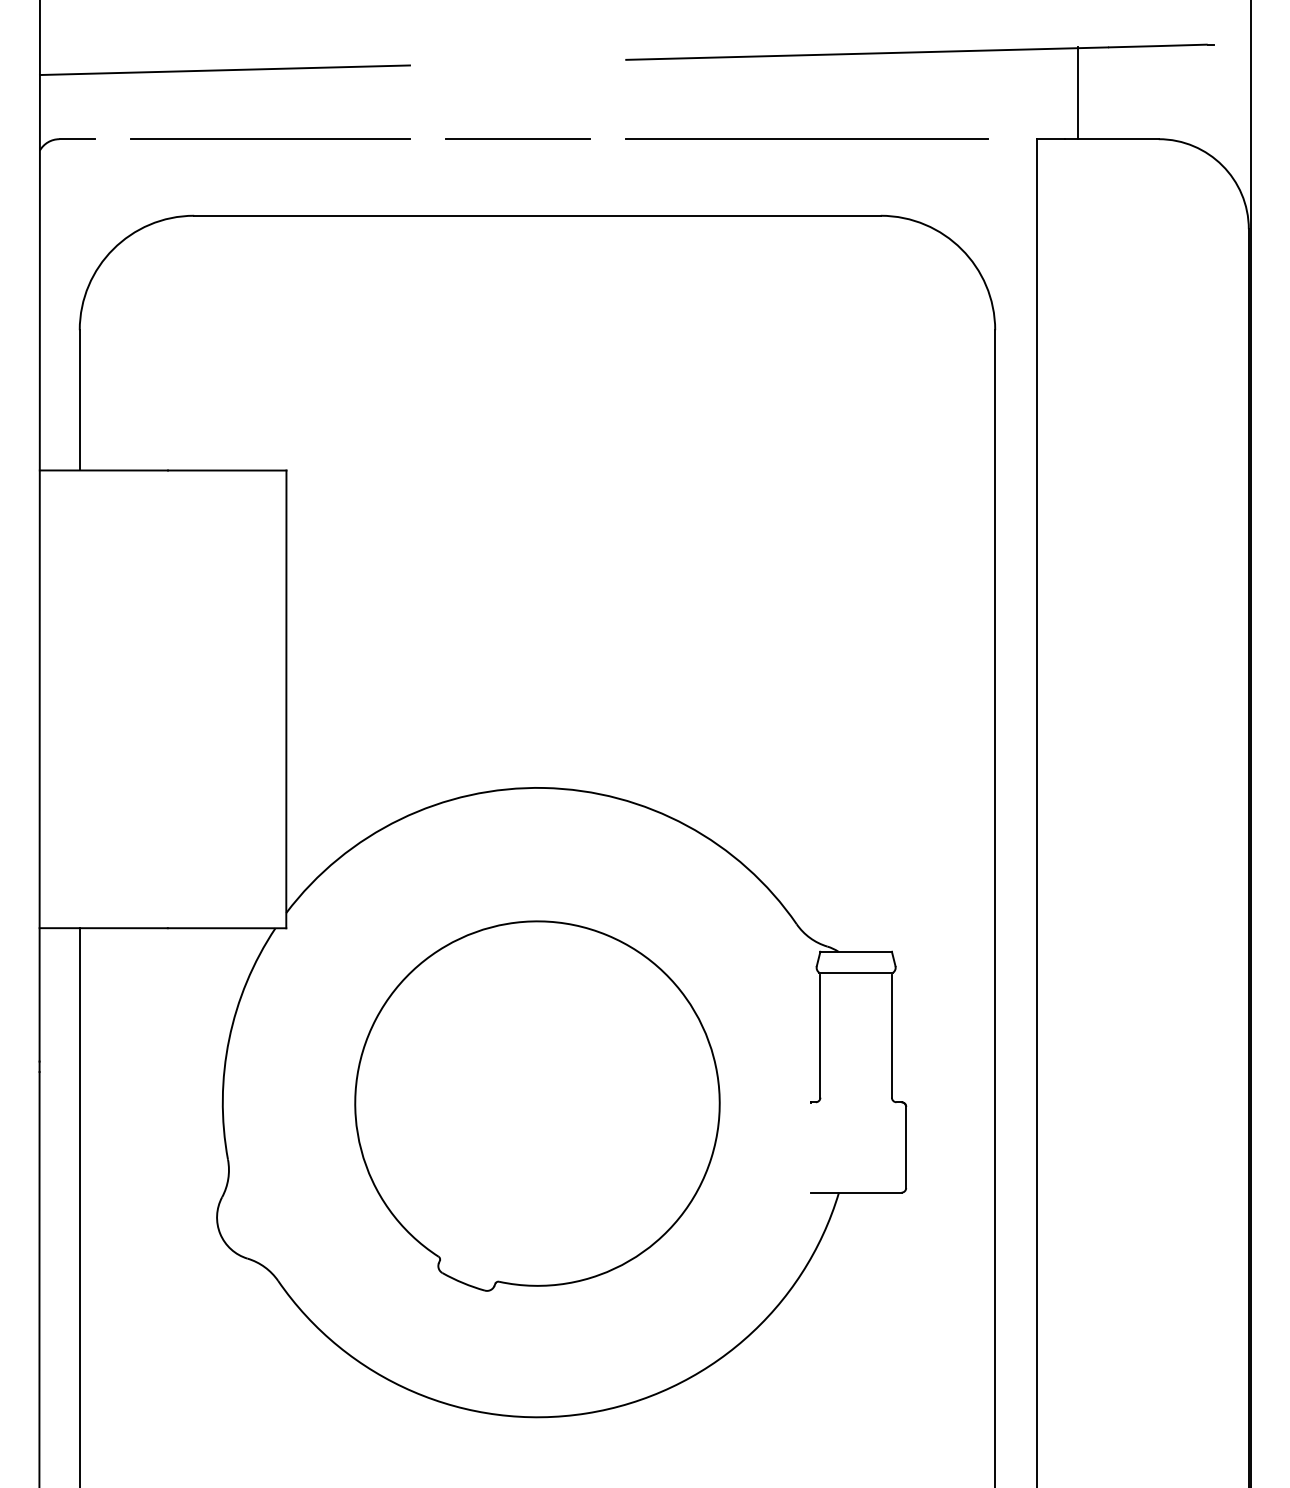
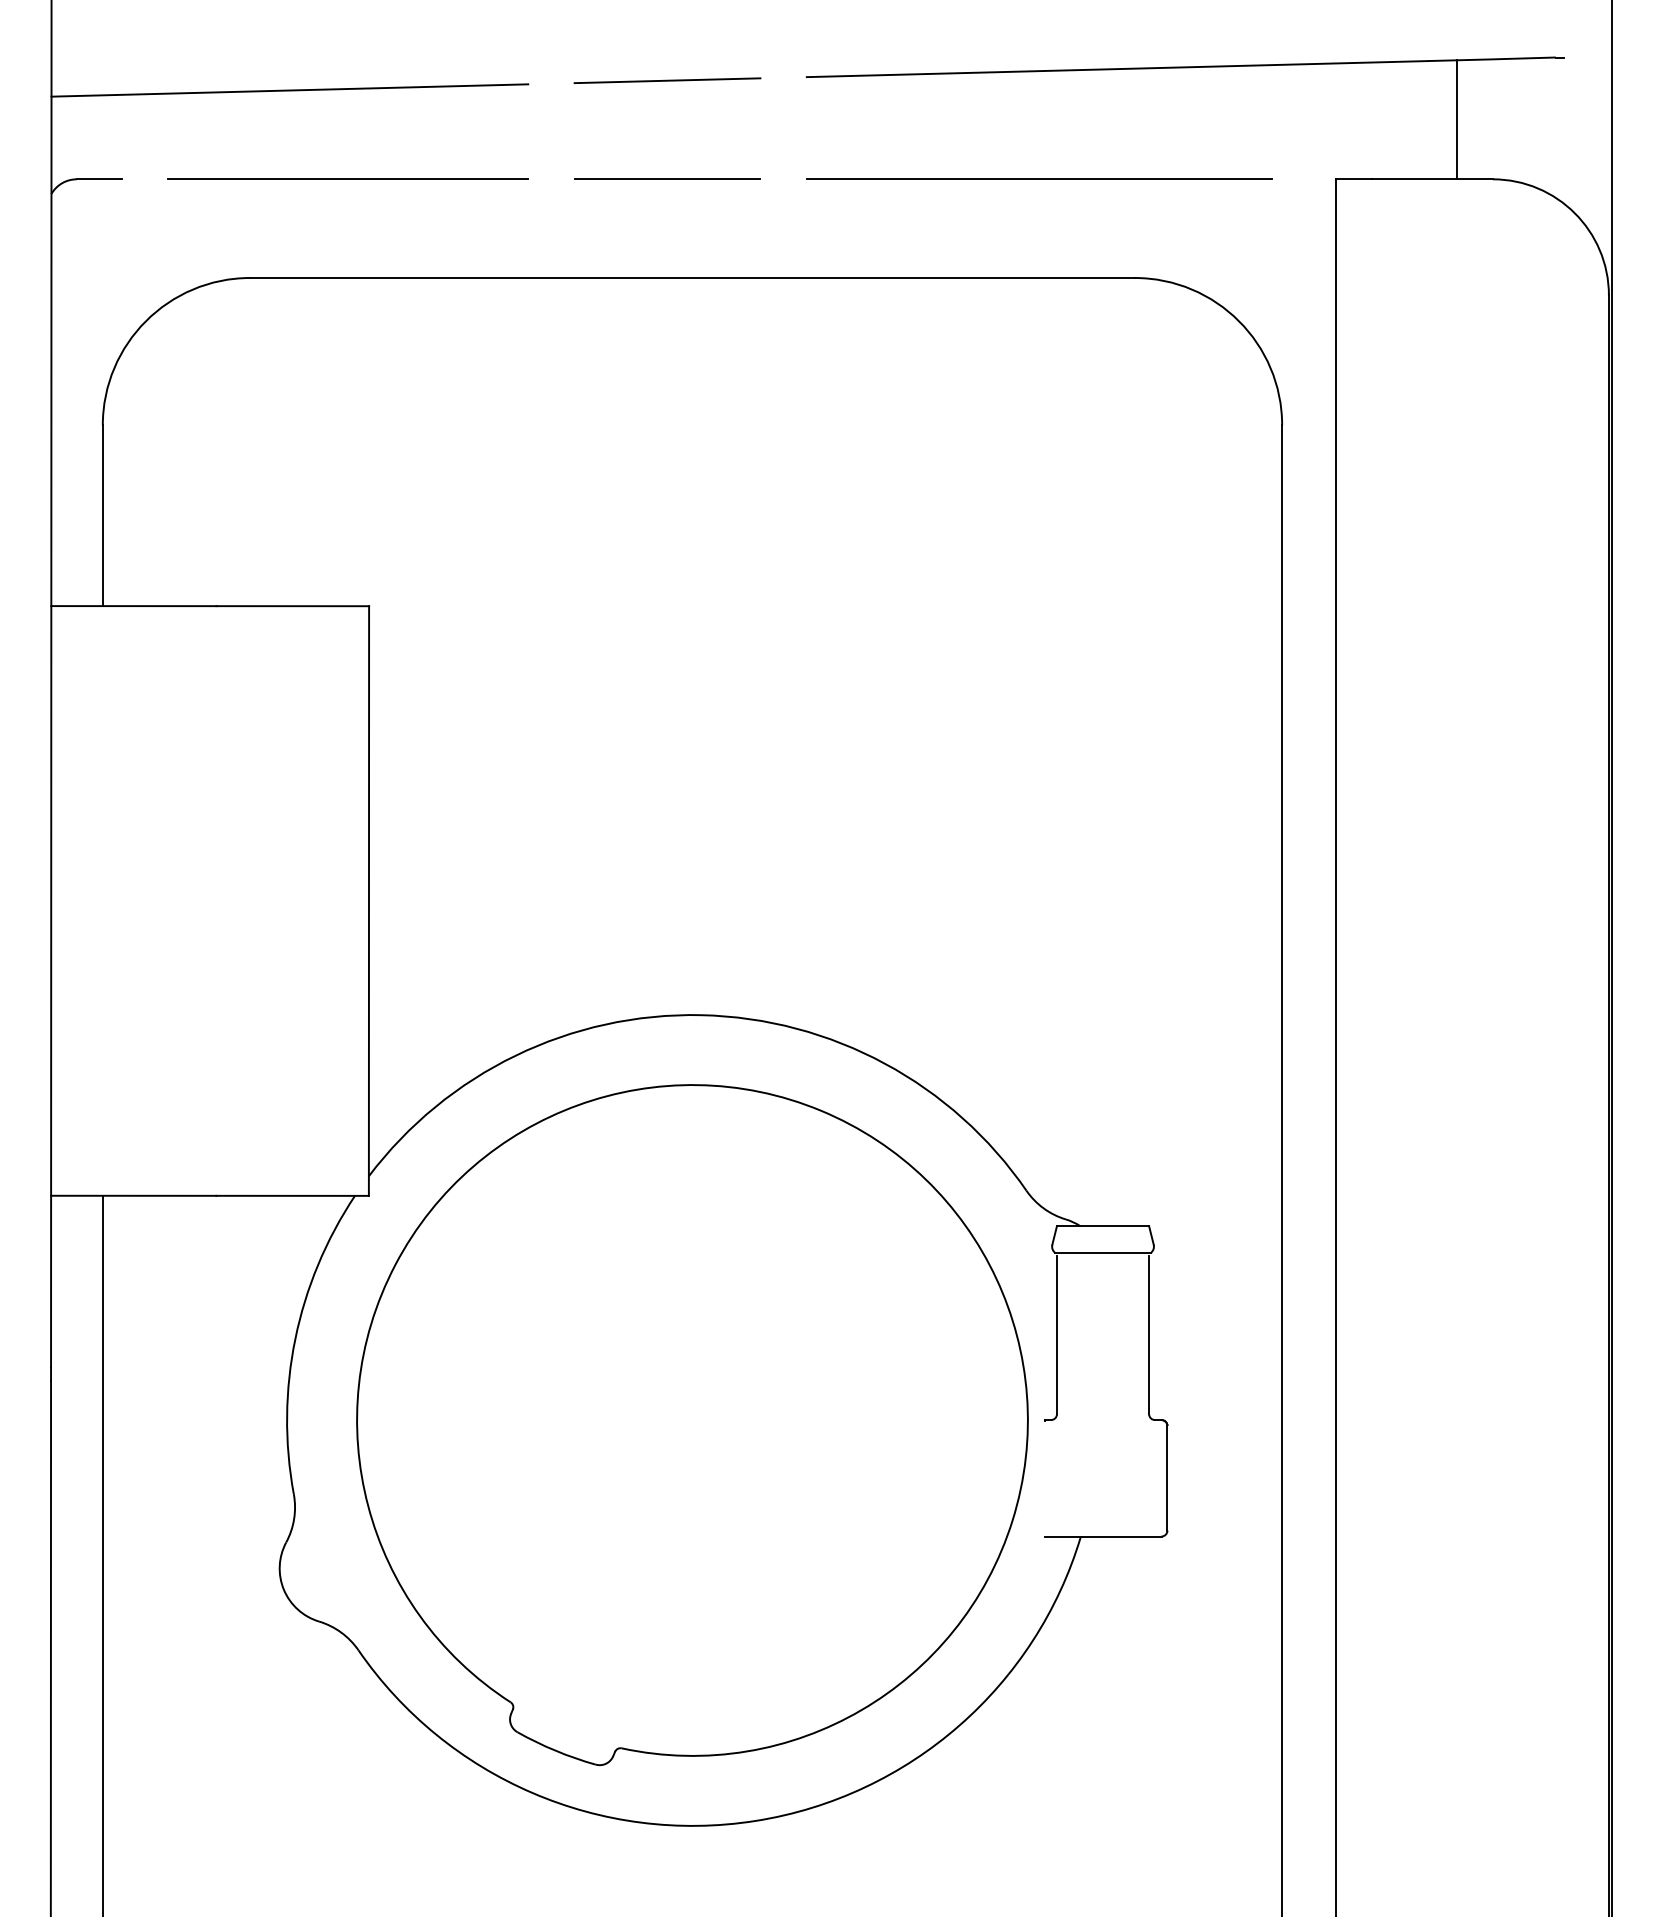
line: (518, 62) -> (668, 80), added
line: (1077, 92) -> (1456, 119), moved
part: (537, 1105) -> (692, 1424), size x1.43

